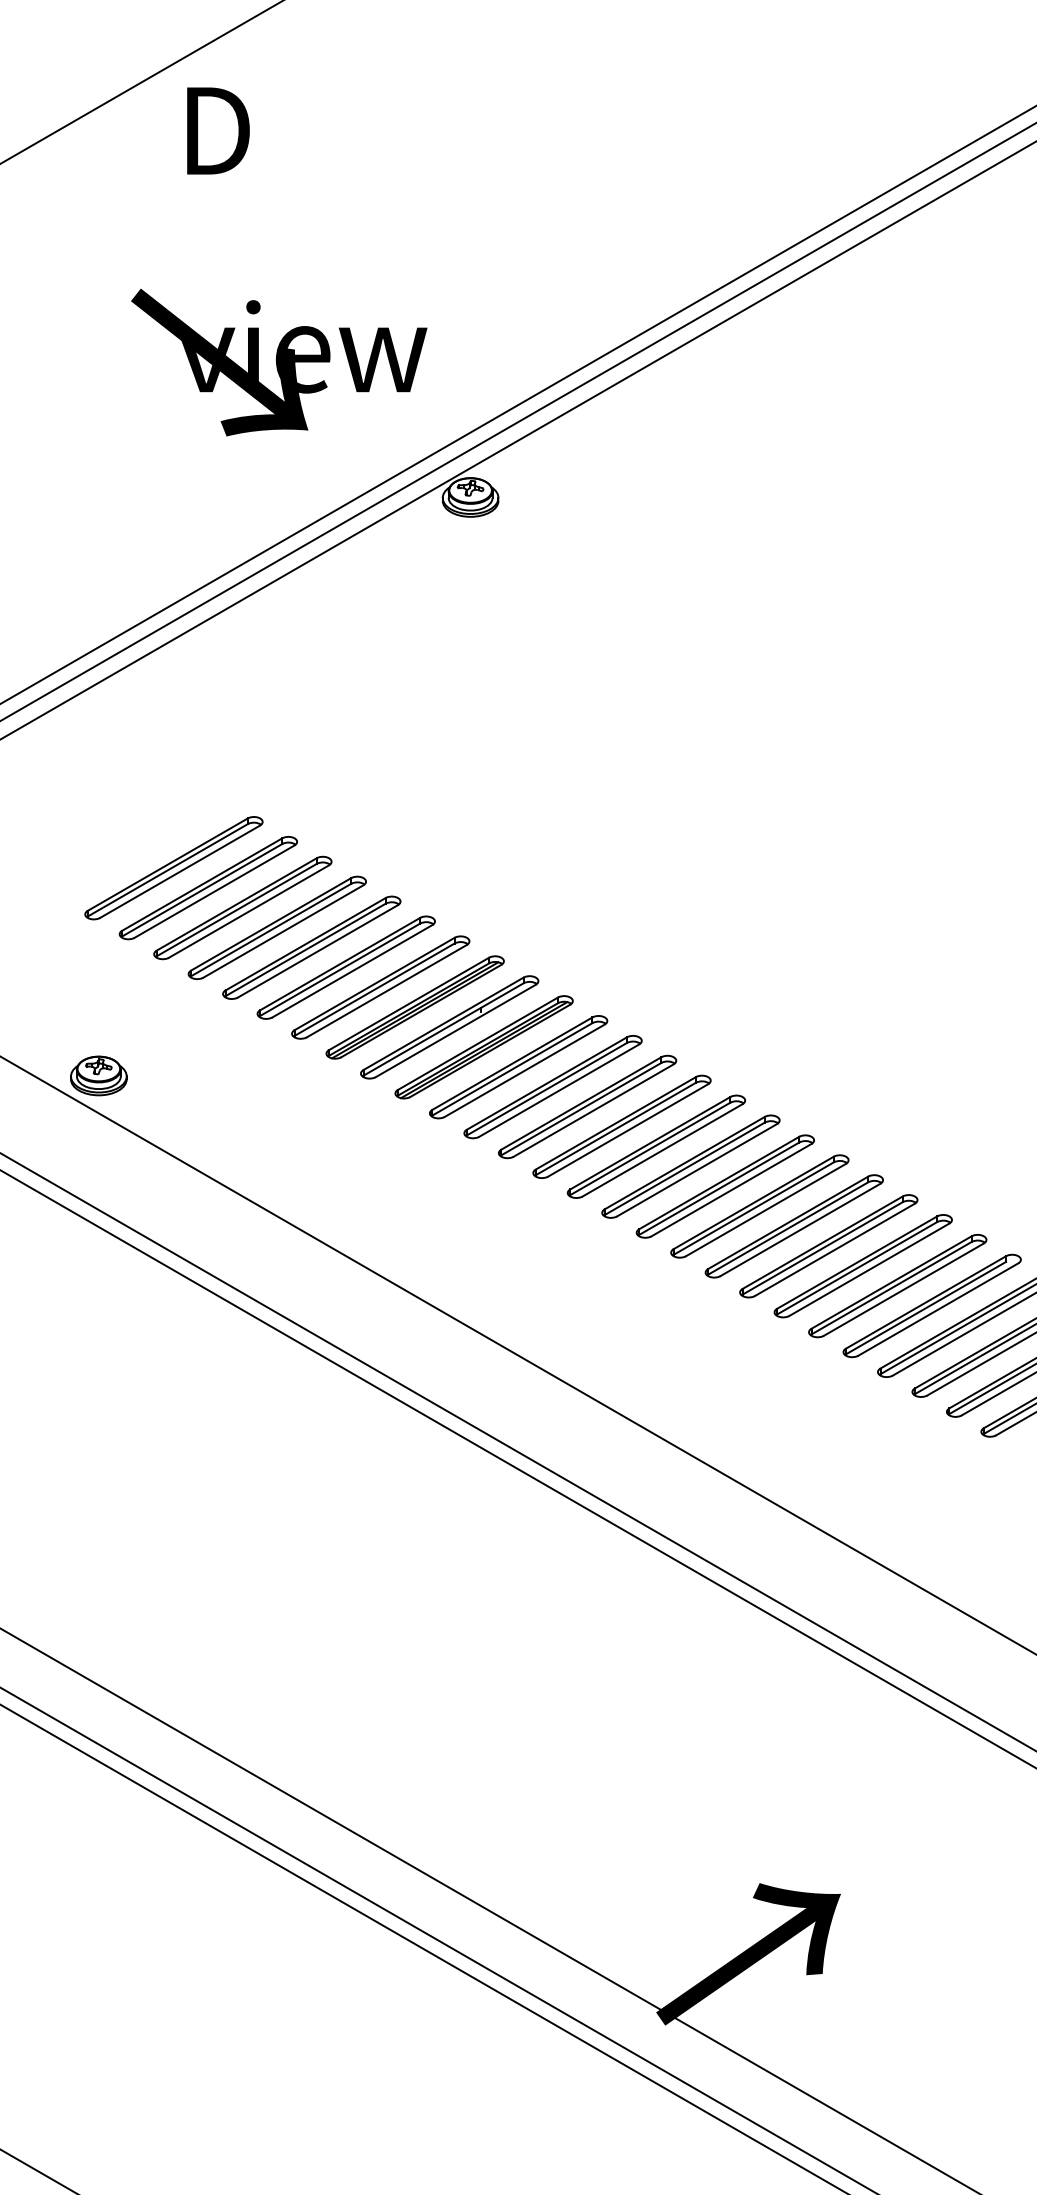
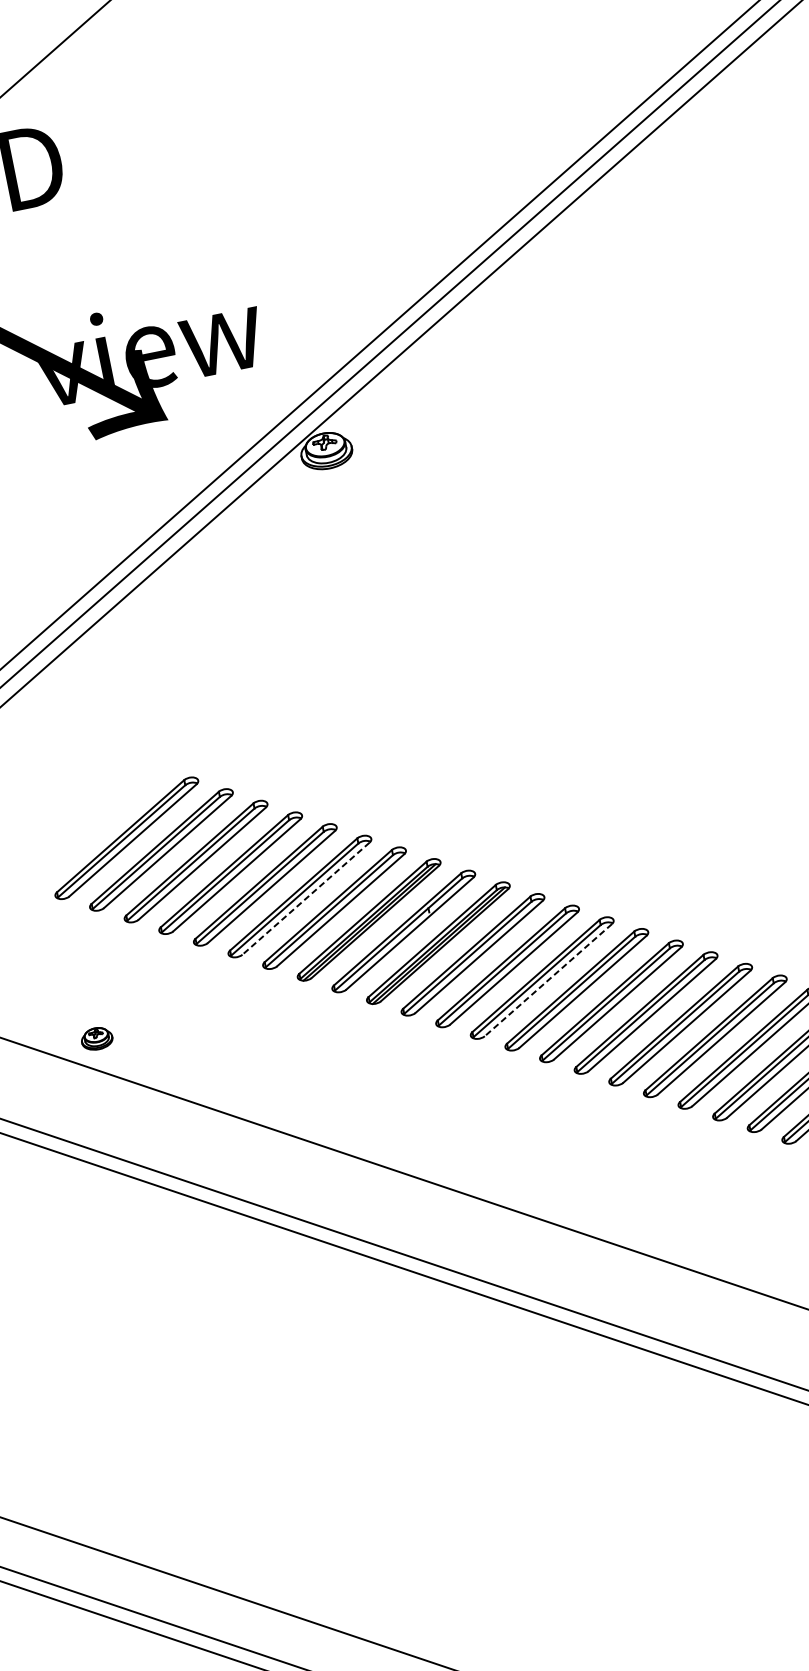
line: (352, 971) -> (306, 898), solid -> dashed
part: (98, 1075) -> (96, 1038), size x0.6
line: (593, 1110) -> (548, 980), solid -> dashed

